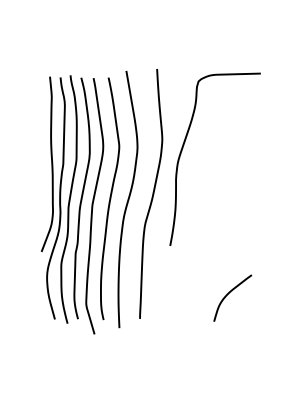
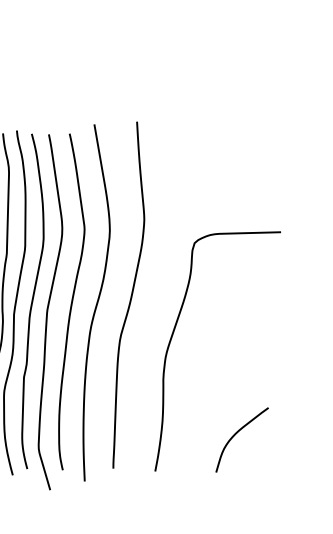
curve: (183, 148) -> (173, 336), moved

